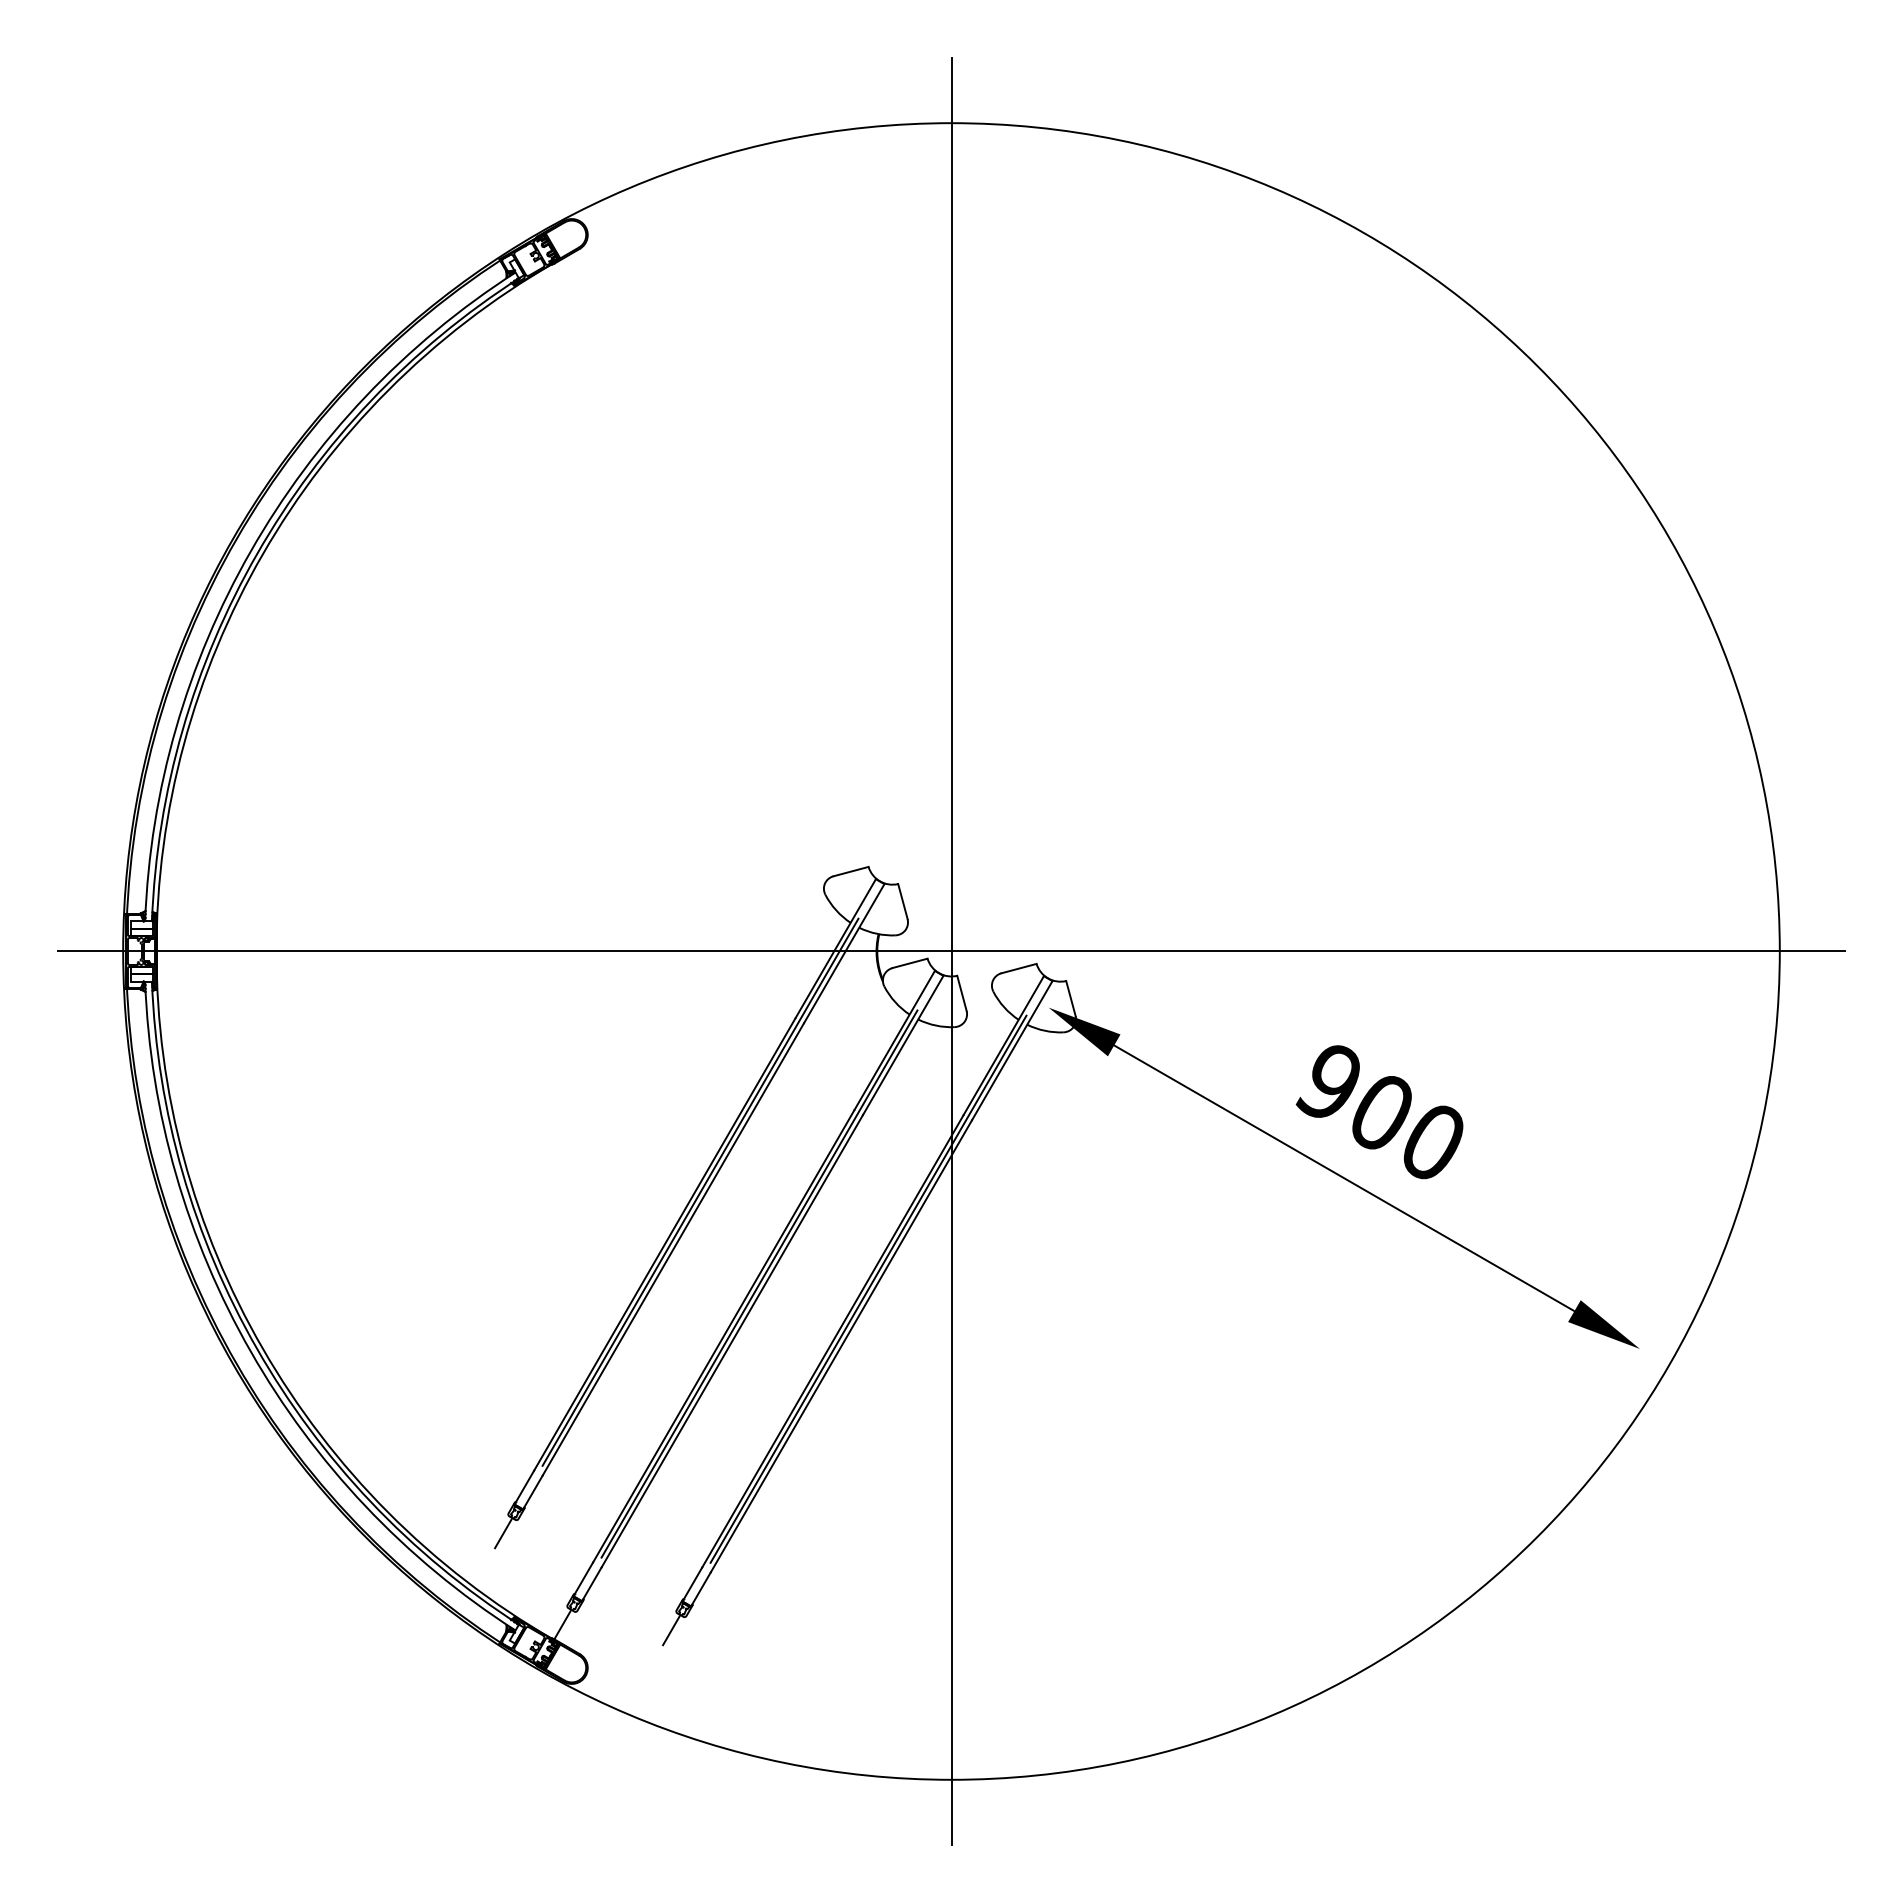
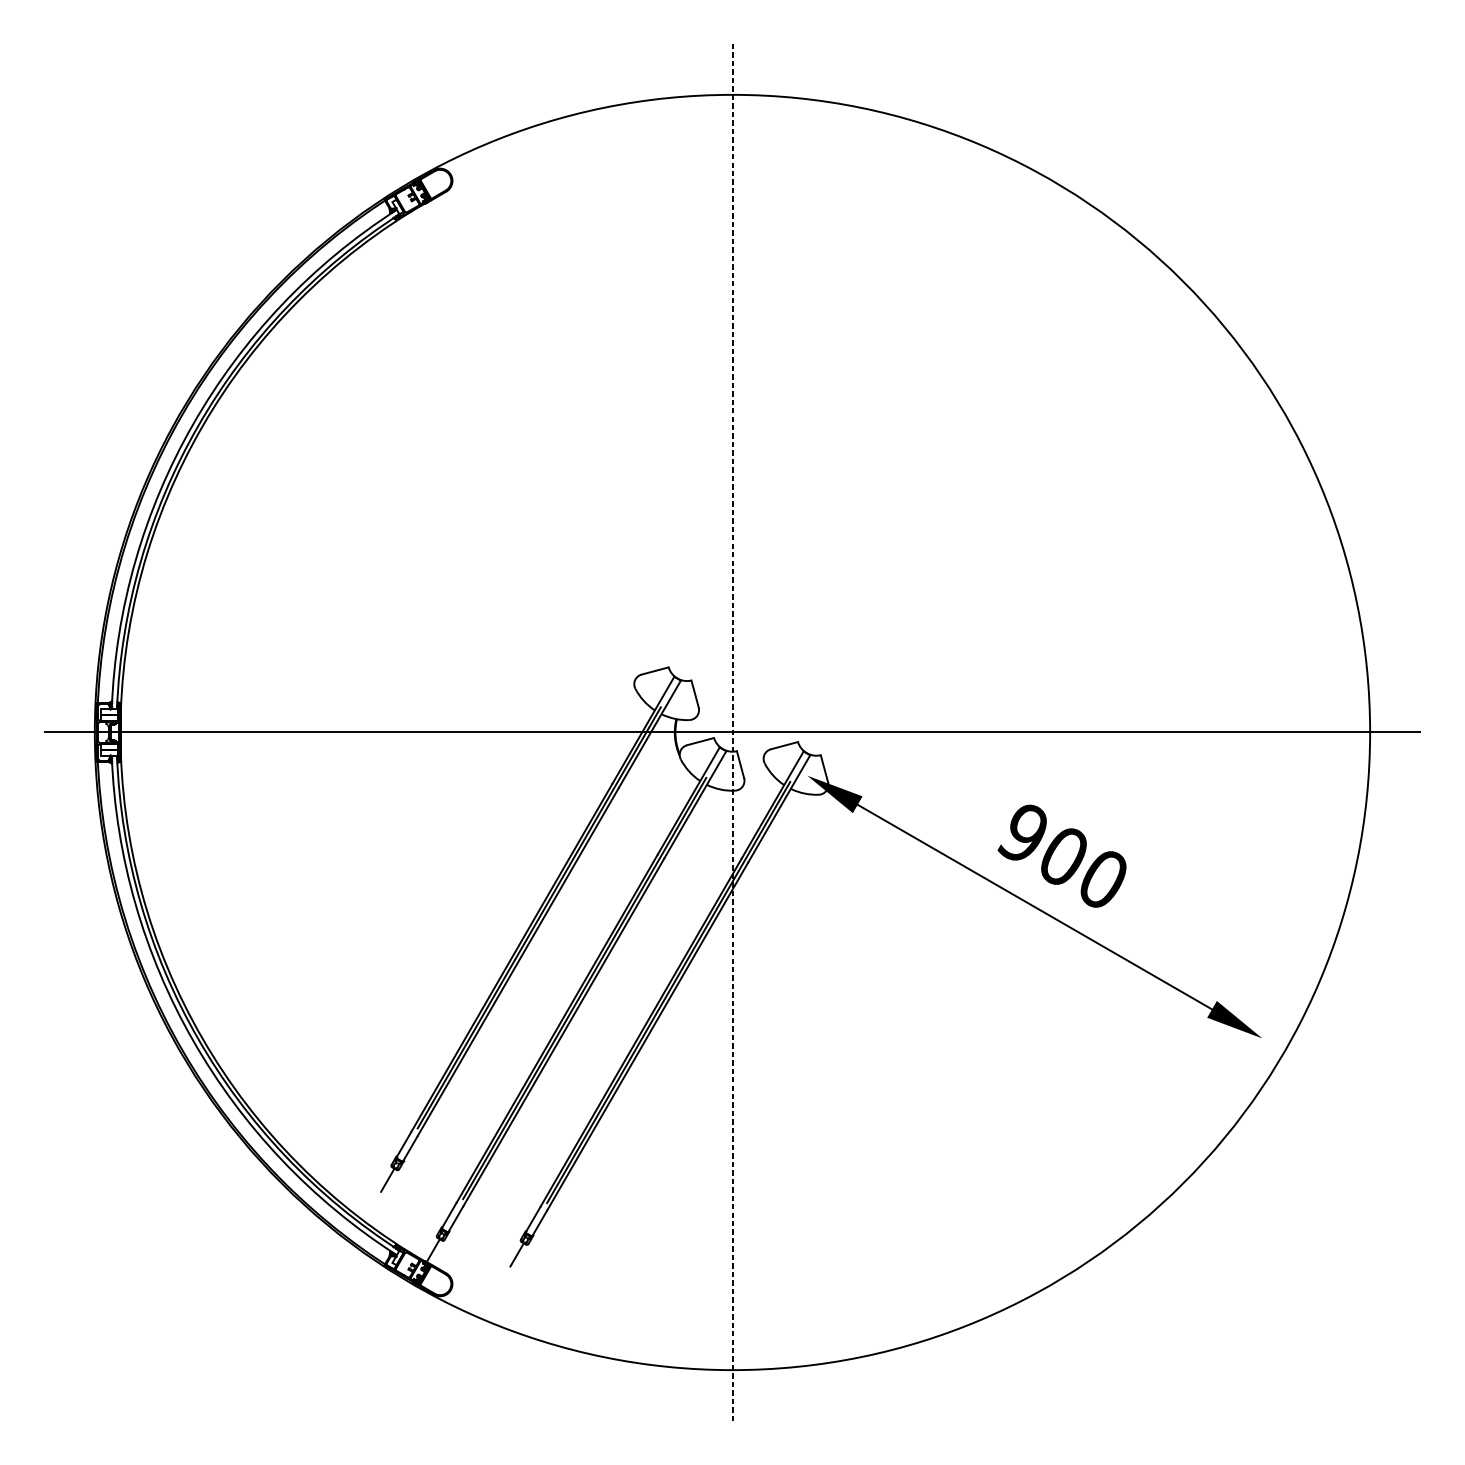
line: (951, 951) -> (732, 732), solid -> dashed

